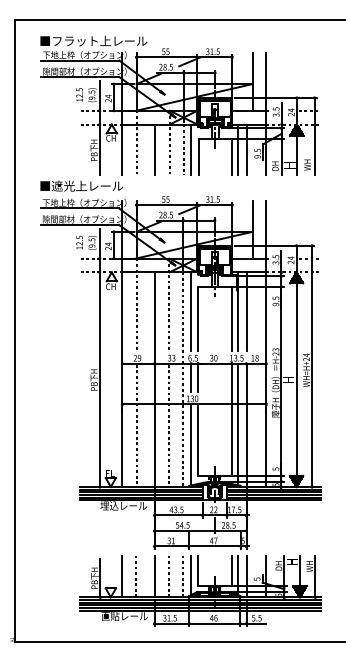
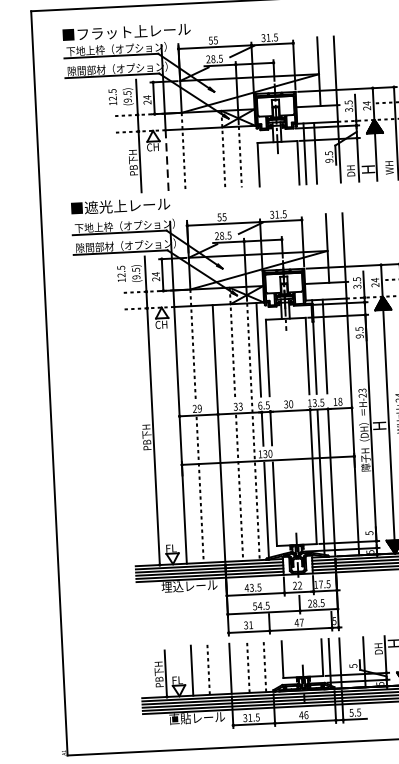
line: (122, 149) -> (167, 160), solid -> dashed
line: (154, 149) -> (205, 158), removed
line: (191, 149) -> (249, 155), removed
line: (191, 575) -> (274, 665), removed

